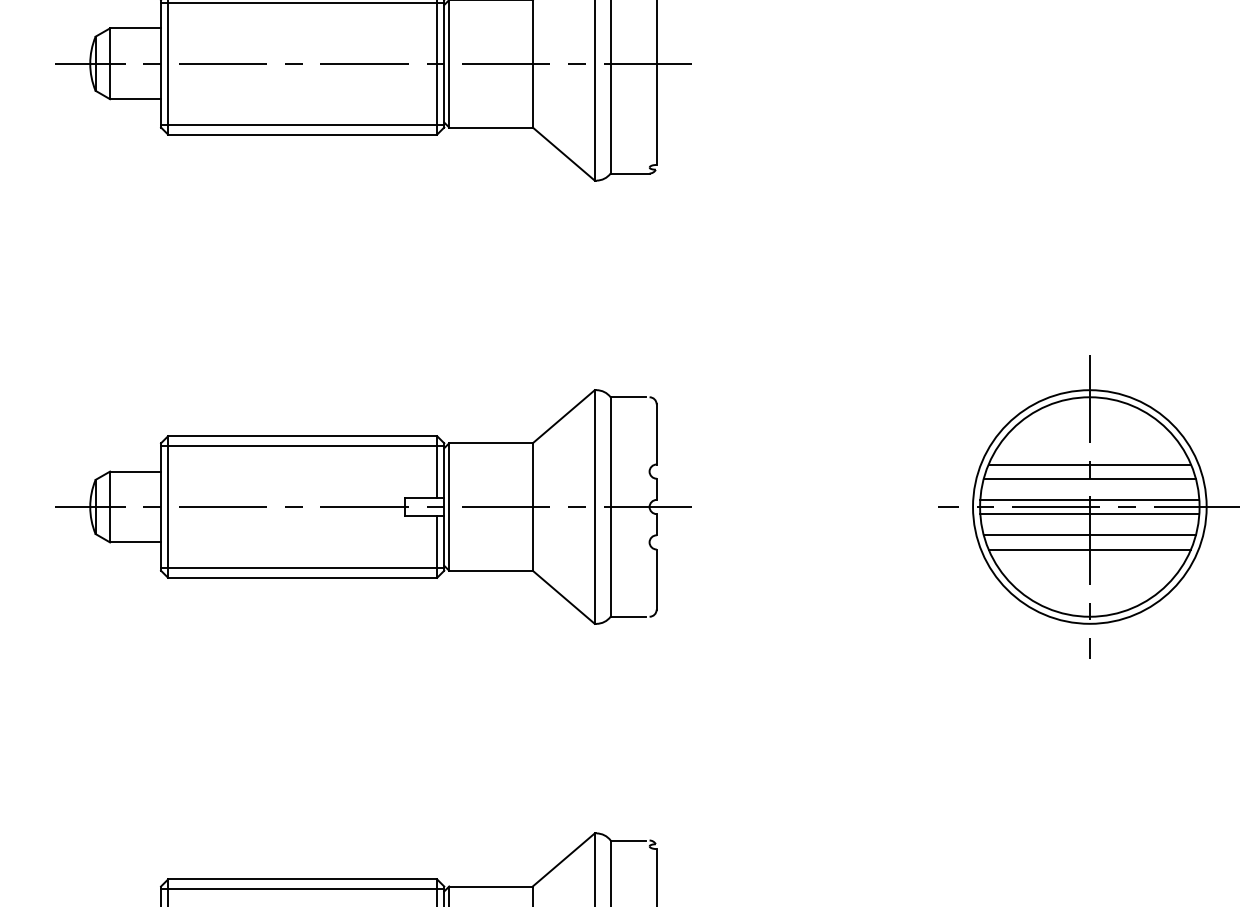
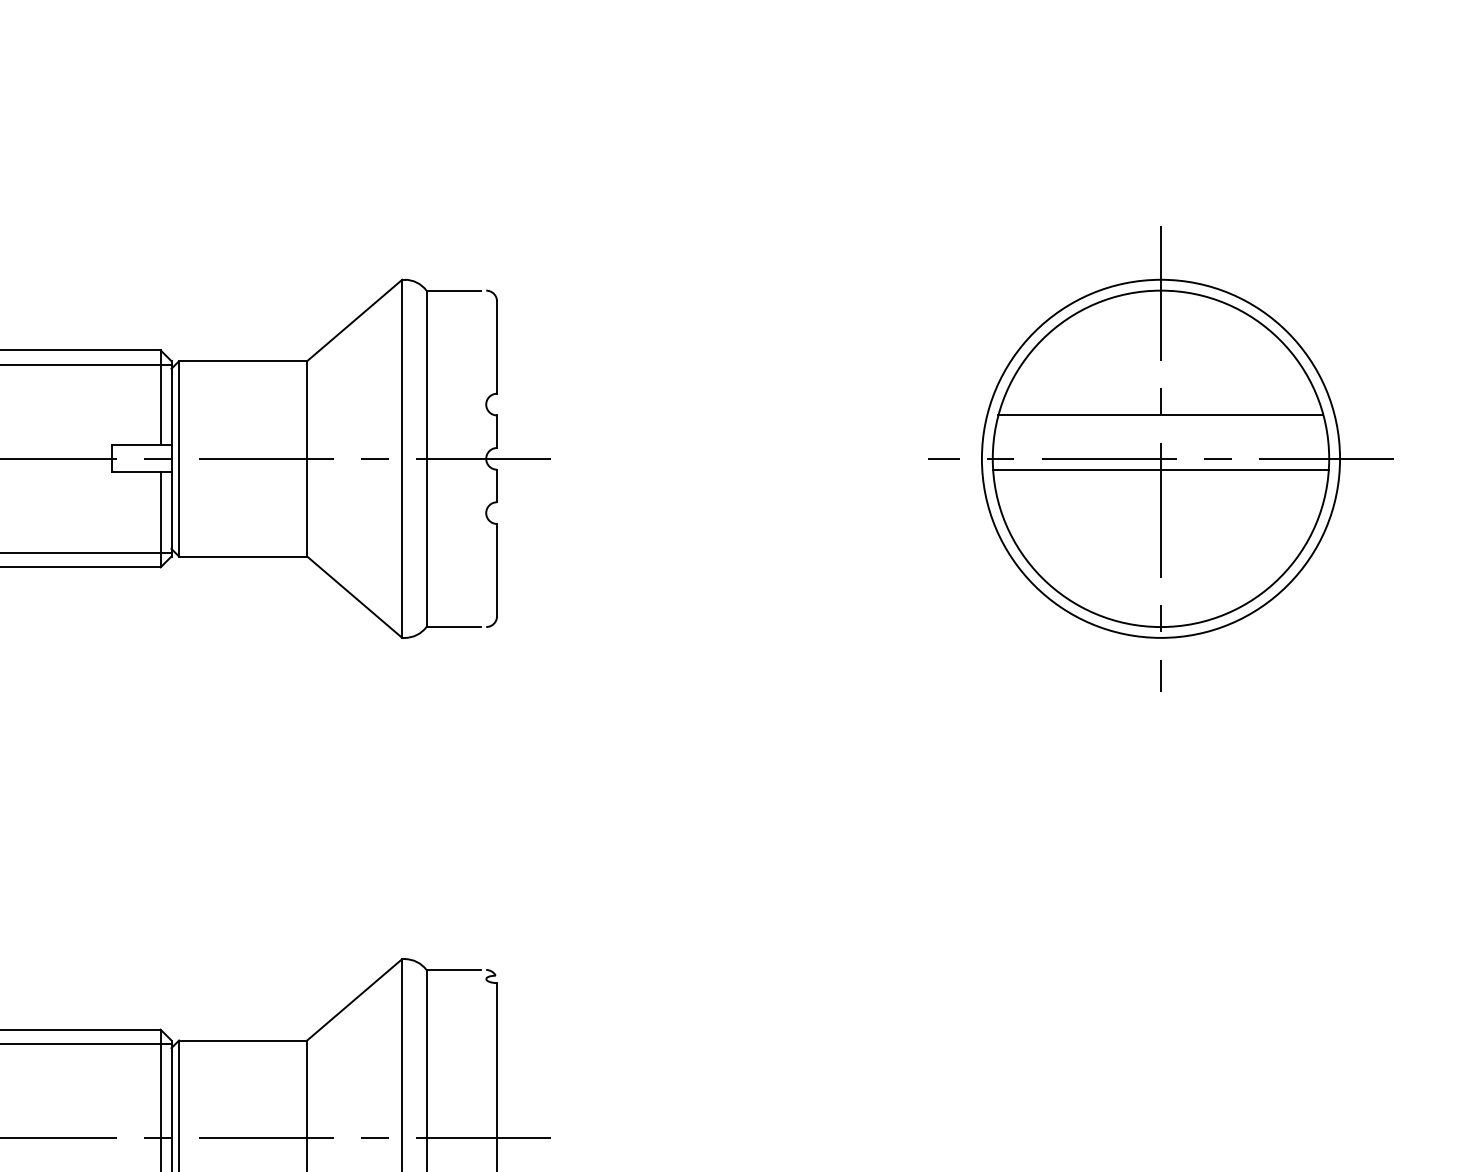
line: (1089, 464) -> (1160, 393), removed
line: (1089, 499) -> (1160, 447), removed
line: (1089, 535) -> (1160, 502), removed
line: (1089, 549) -> (1160, 523), removed

